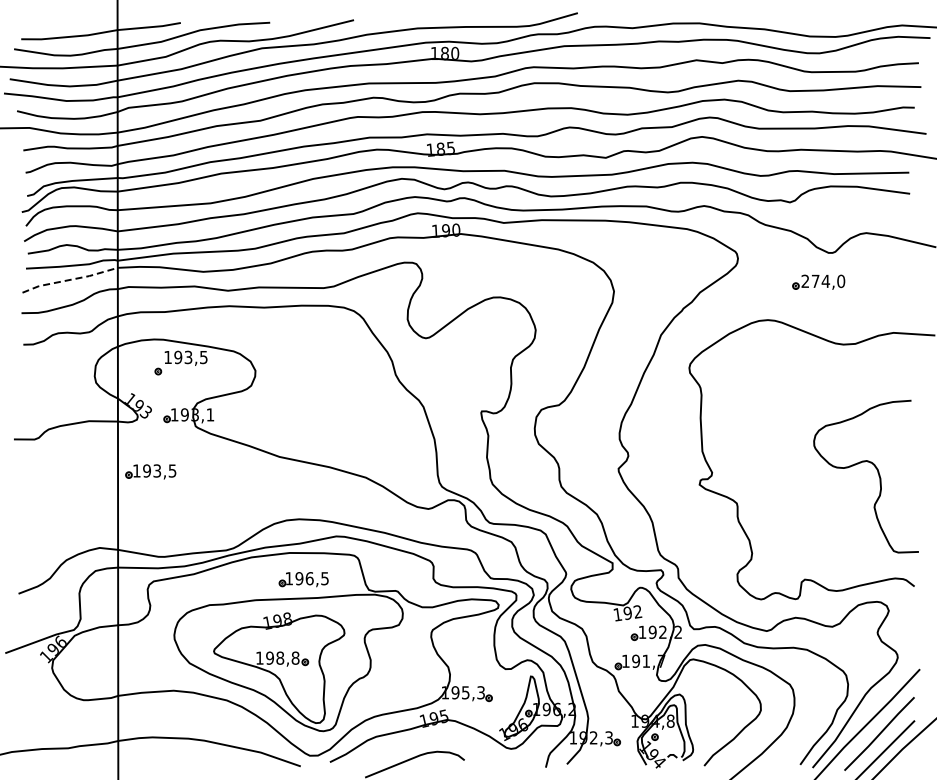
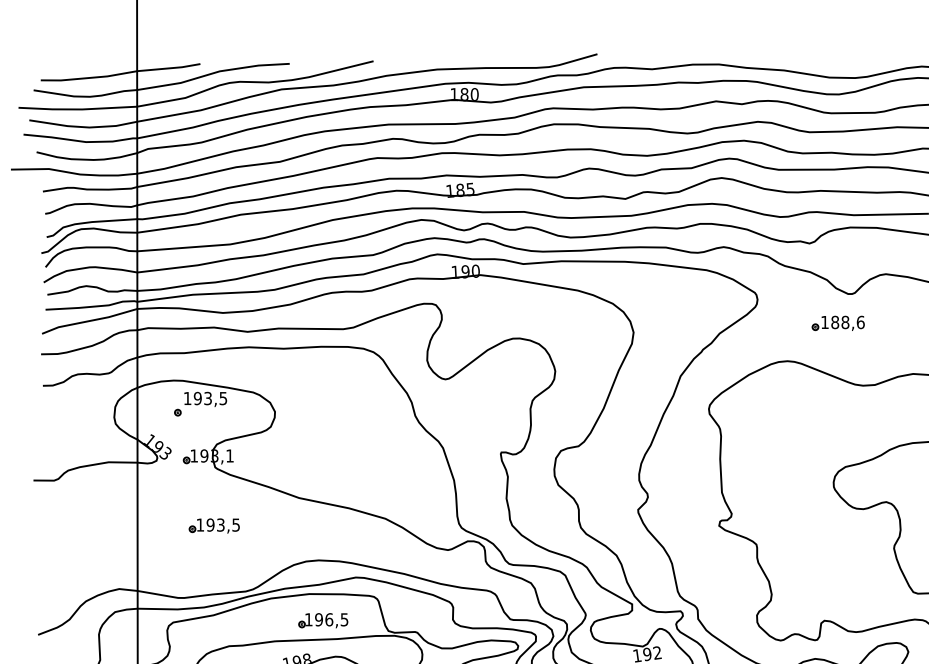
line: (69, 279) -> (89, 320), dashed -> solid
text: (823, 281) -> (843, 322), 274,0 -> 188,6
part: (150, 471) -> (214, 525), moved

